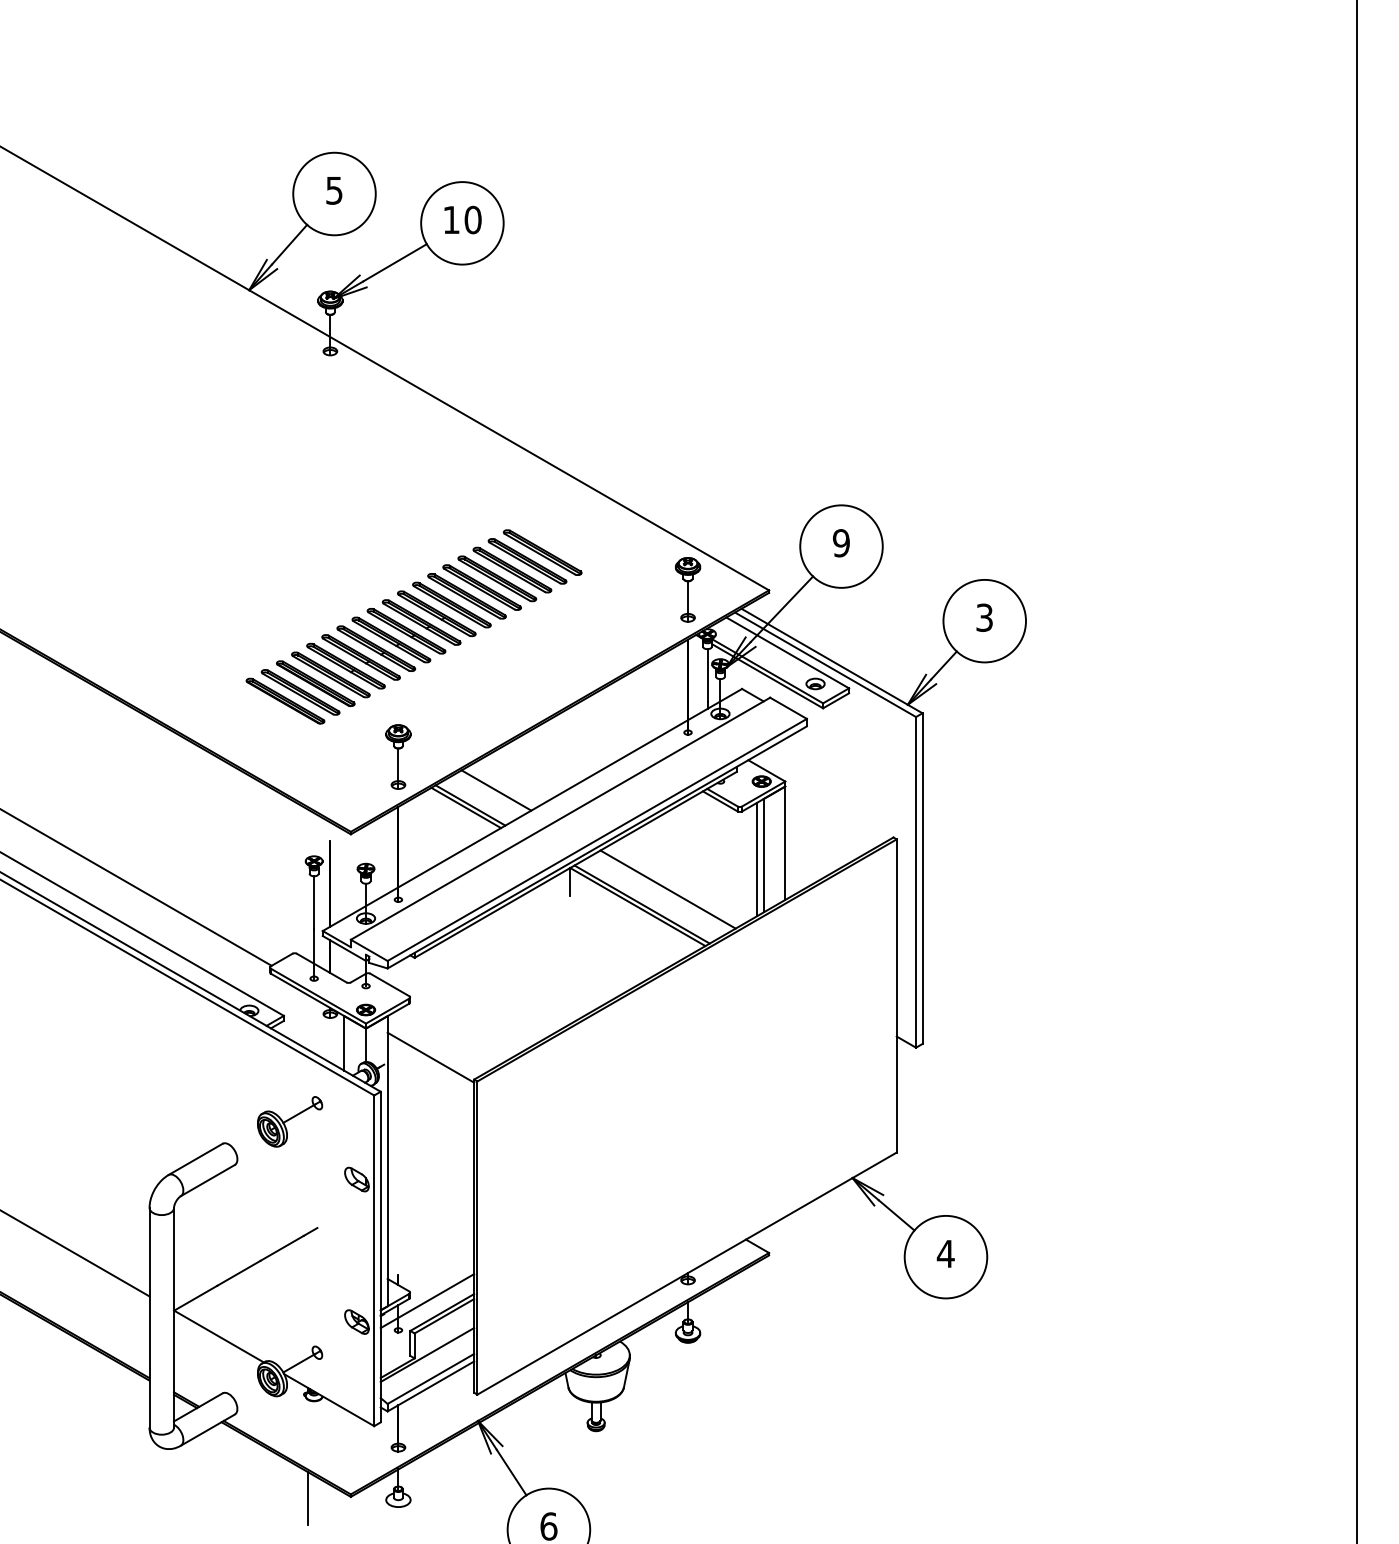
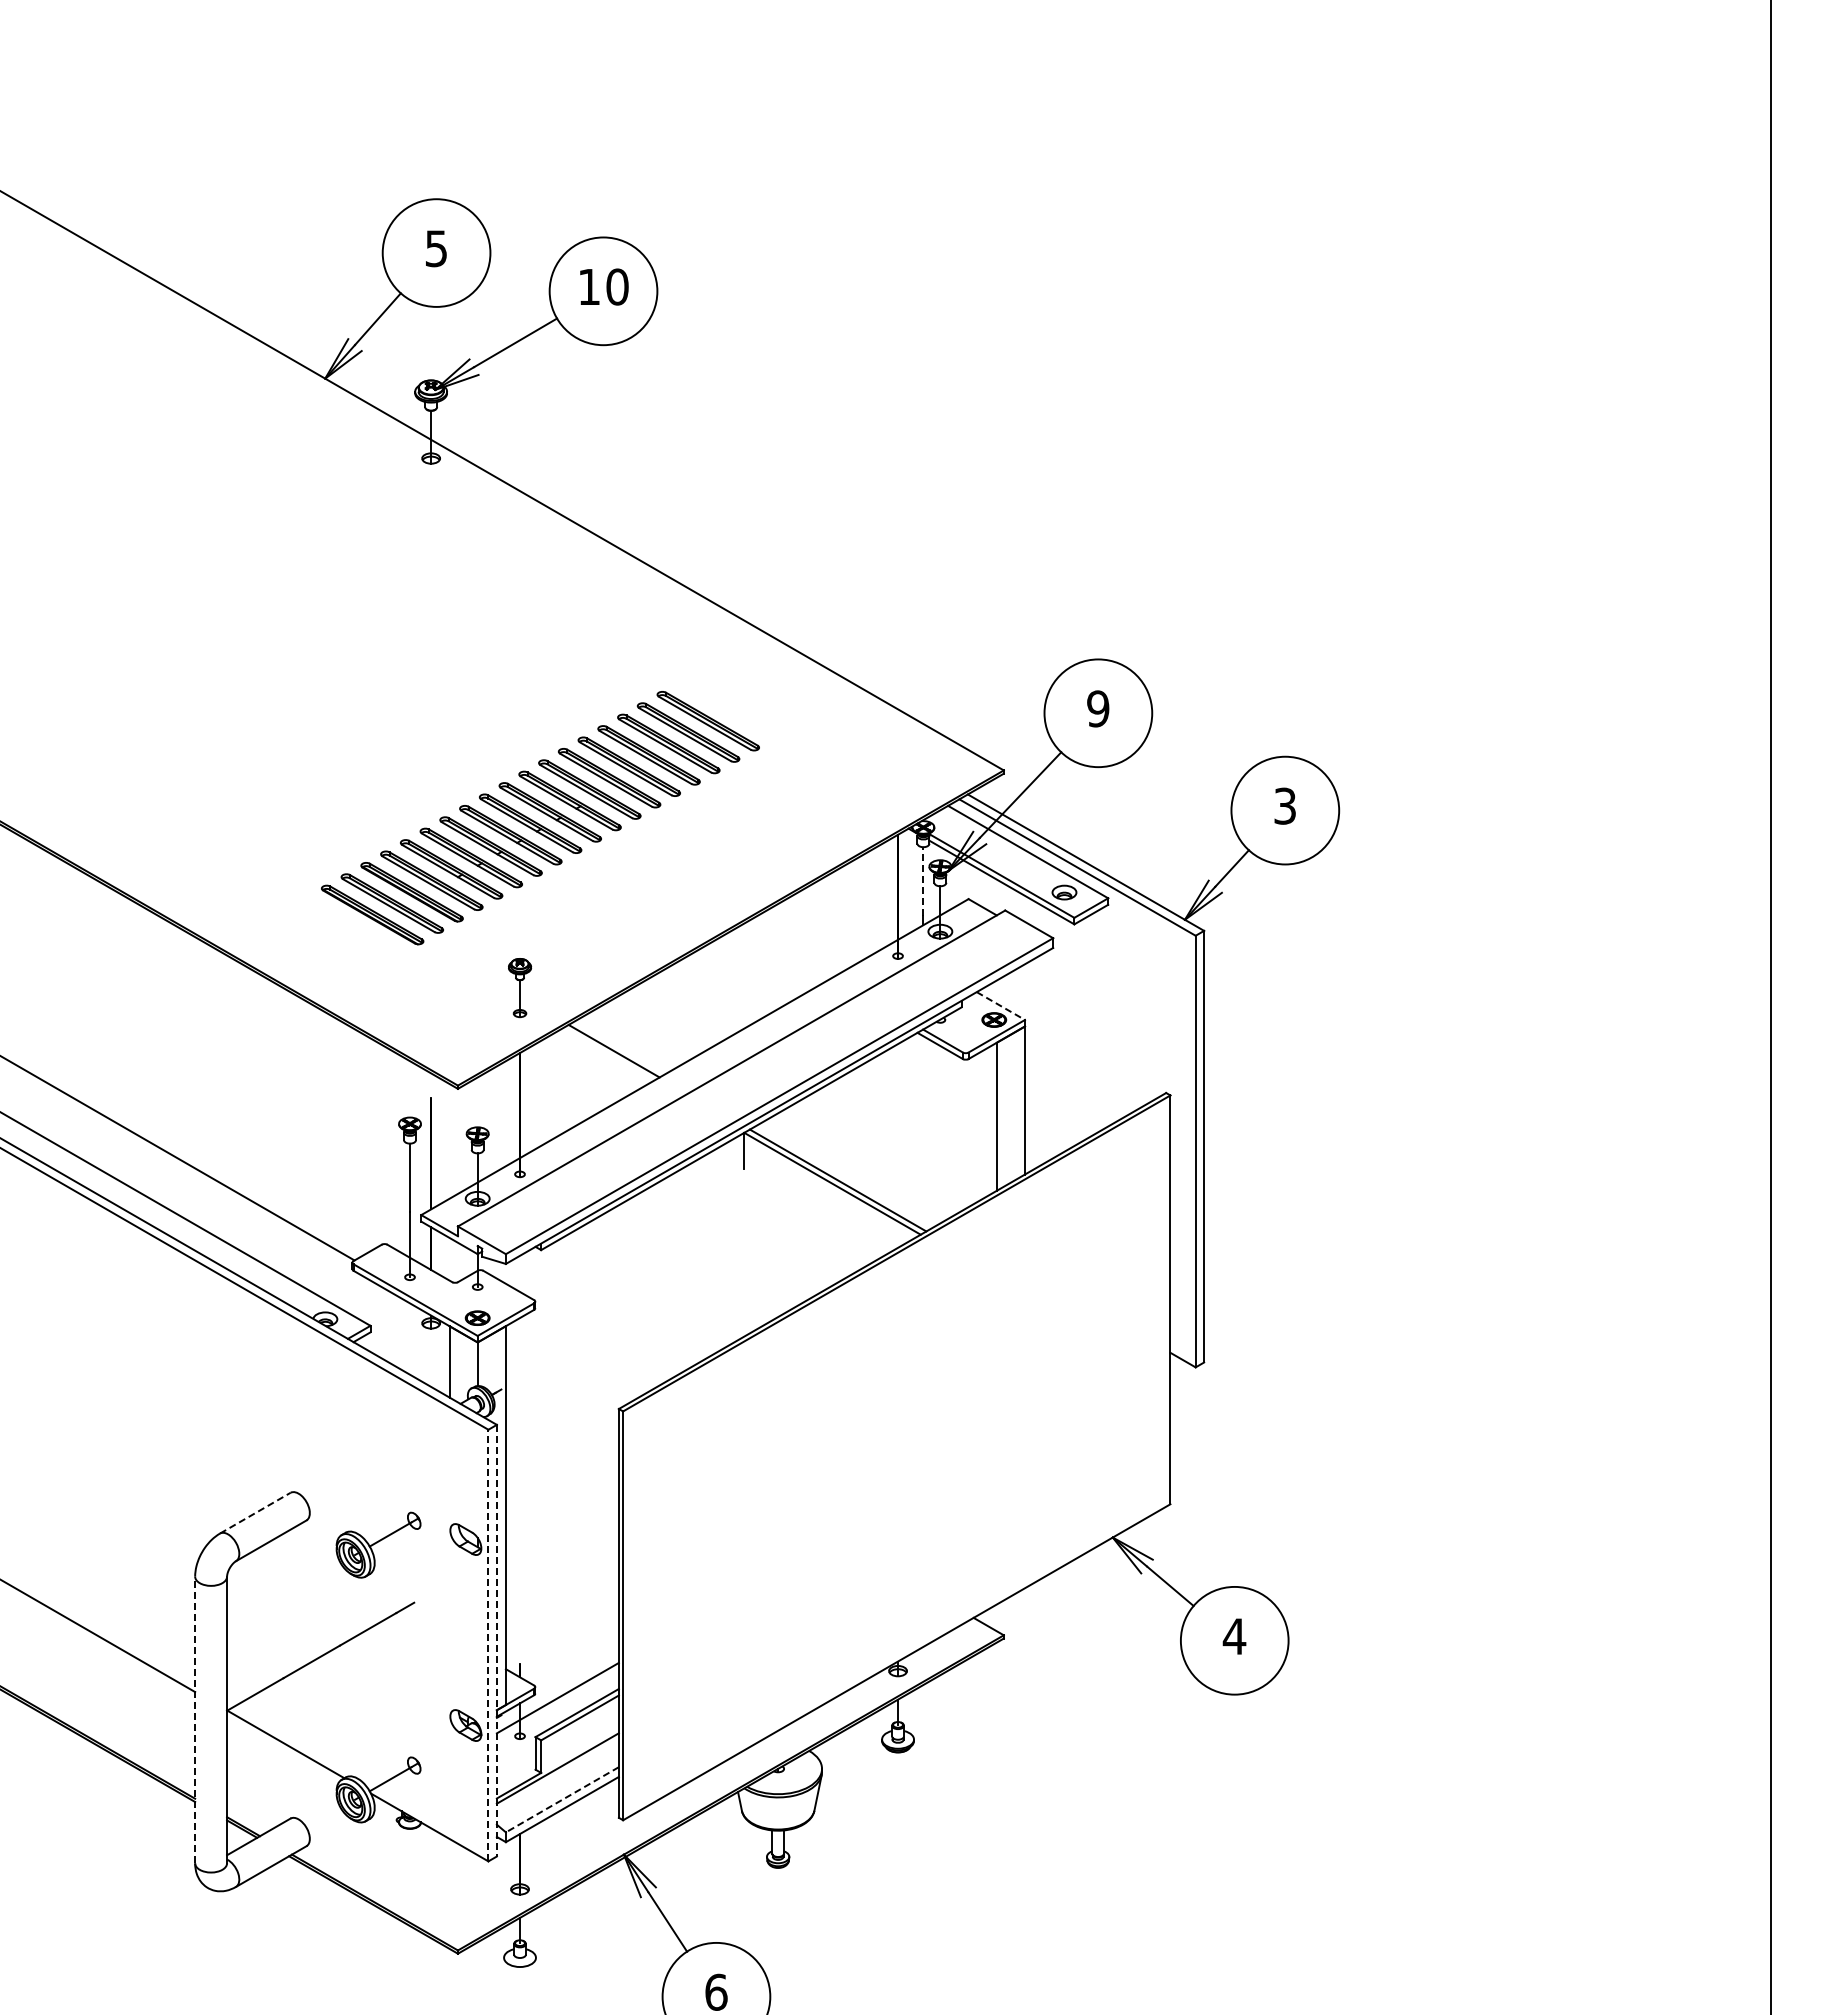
part: (687, 589) -> (897, 769), removed
line: (707, 674) -> (923, 880), solid -> dashed
part: (398, 756) -> (519, 987), size x0.7
line: (766, 771) -> (1000, 1006), solid -> dashed
line: (496, 790) -> (647, 1031), removed
line: (466, 808) -> (608, 1054), removed
line: (757, 859) -> (988, 1121), removed
line: (667, 889) -> (871, 1160), removed
line: (430, 1057) -> (561, 1380), removed
part: (290, 1121) -> (378, 1544), moved
line: (195, 1159) -> (255, 1513), solid -> dashed
line: (380, 1256) -> (496, 1640), solid -> dashed
line: (374, 1260) -> (488, 1645), solid -> dashed
line: (149, 1317) -> (195, 1719), solid -> dashed
line: (430, 1379) -> (561, 1800), solid -> dashed
line: (307, 1498) -> (401, 1955), removed

